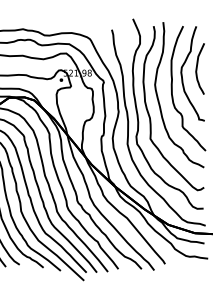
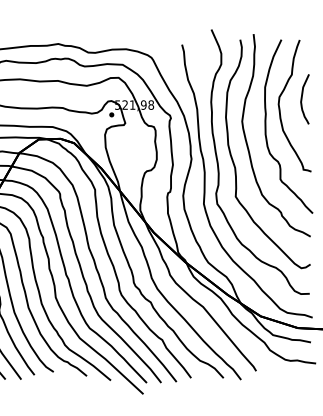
part: (199, 69) -> (304, 99), size x0.7

